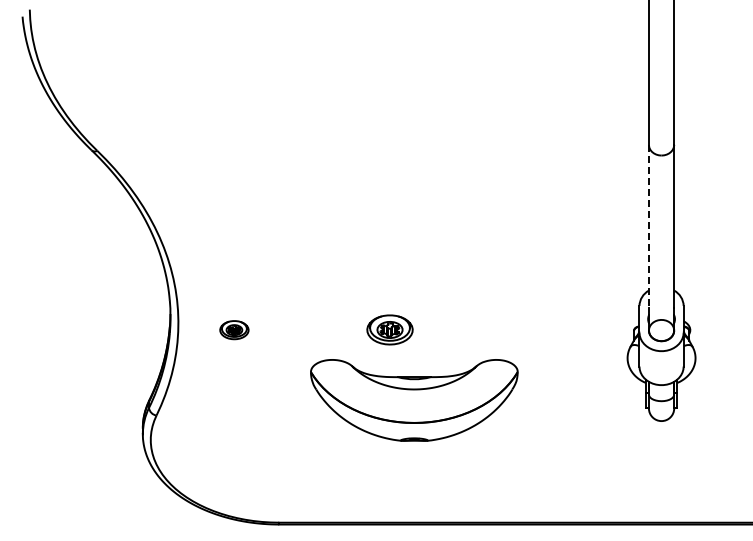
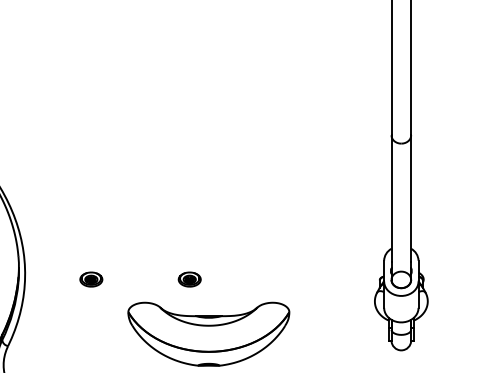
line: (648, 226) -> (391, 198), dashed -> solid
part: (234, 330) -> (91, 279), moved
part: (389, 330) -> (189, 279), size x0.62

